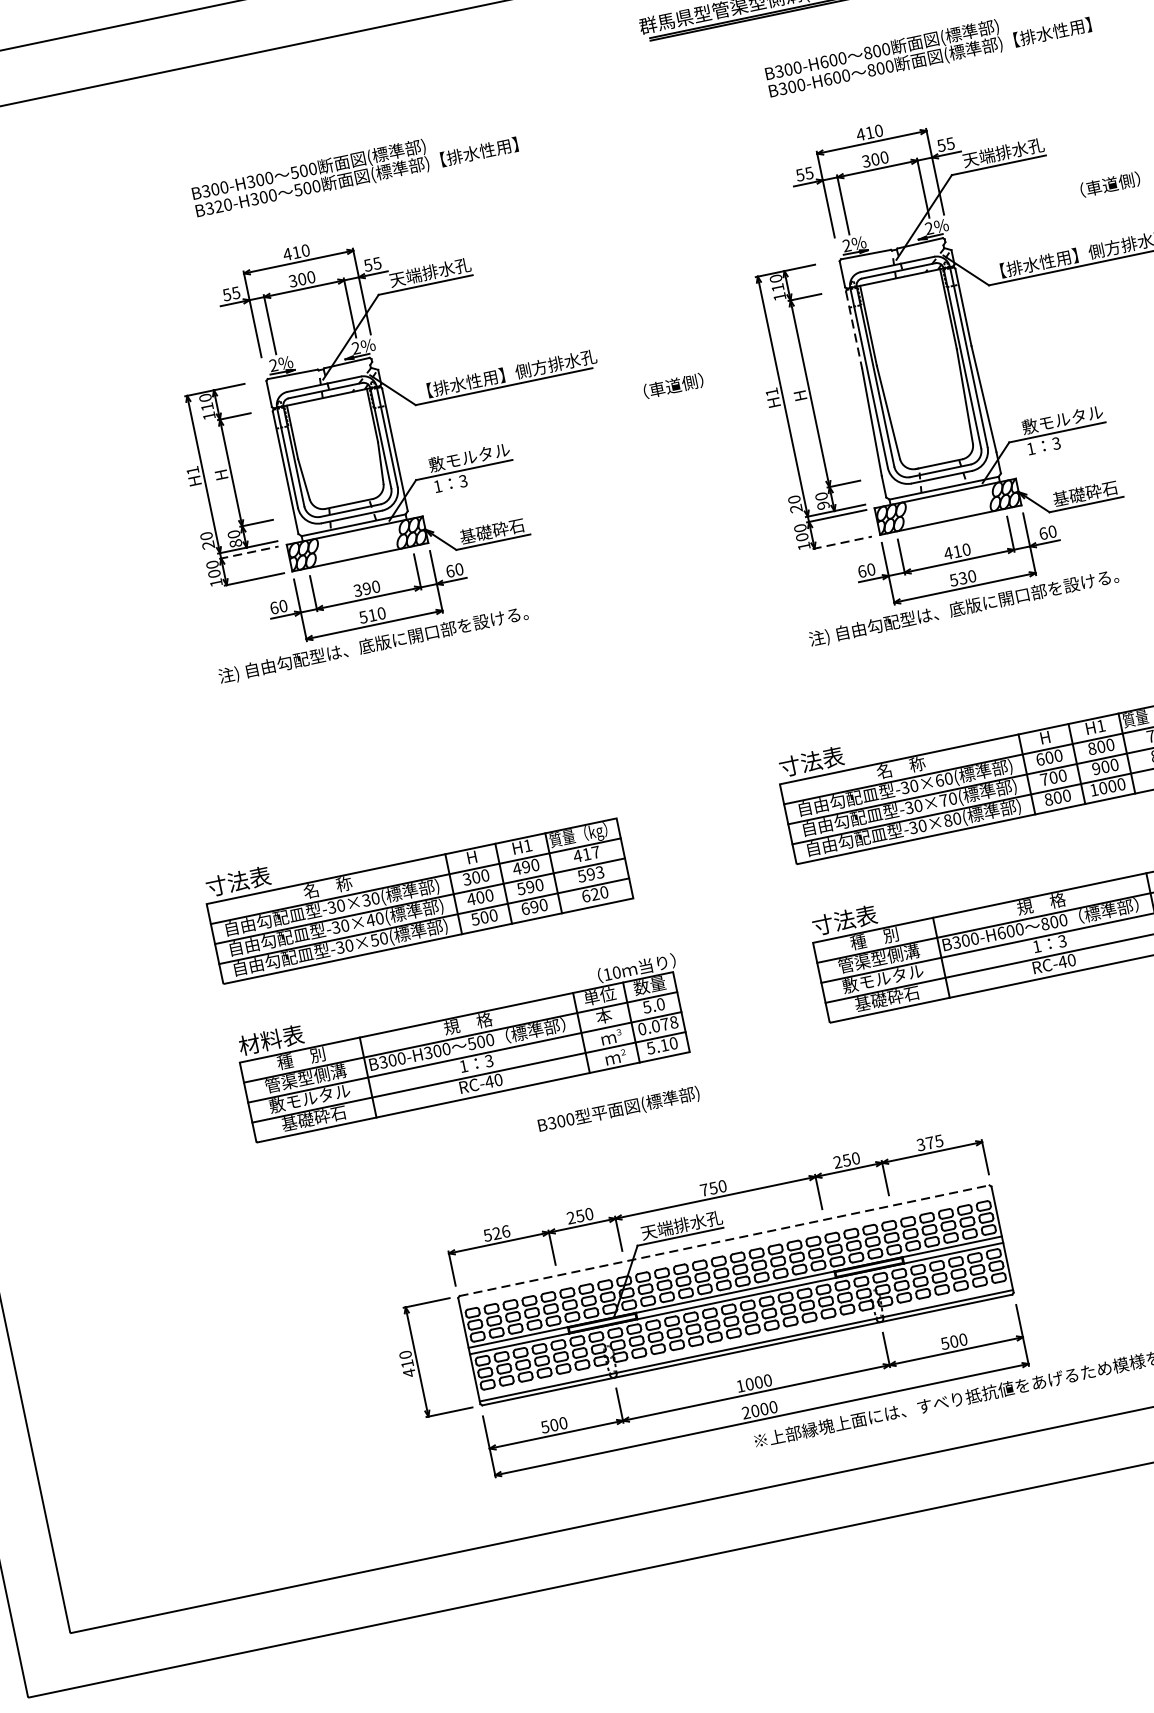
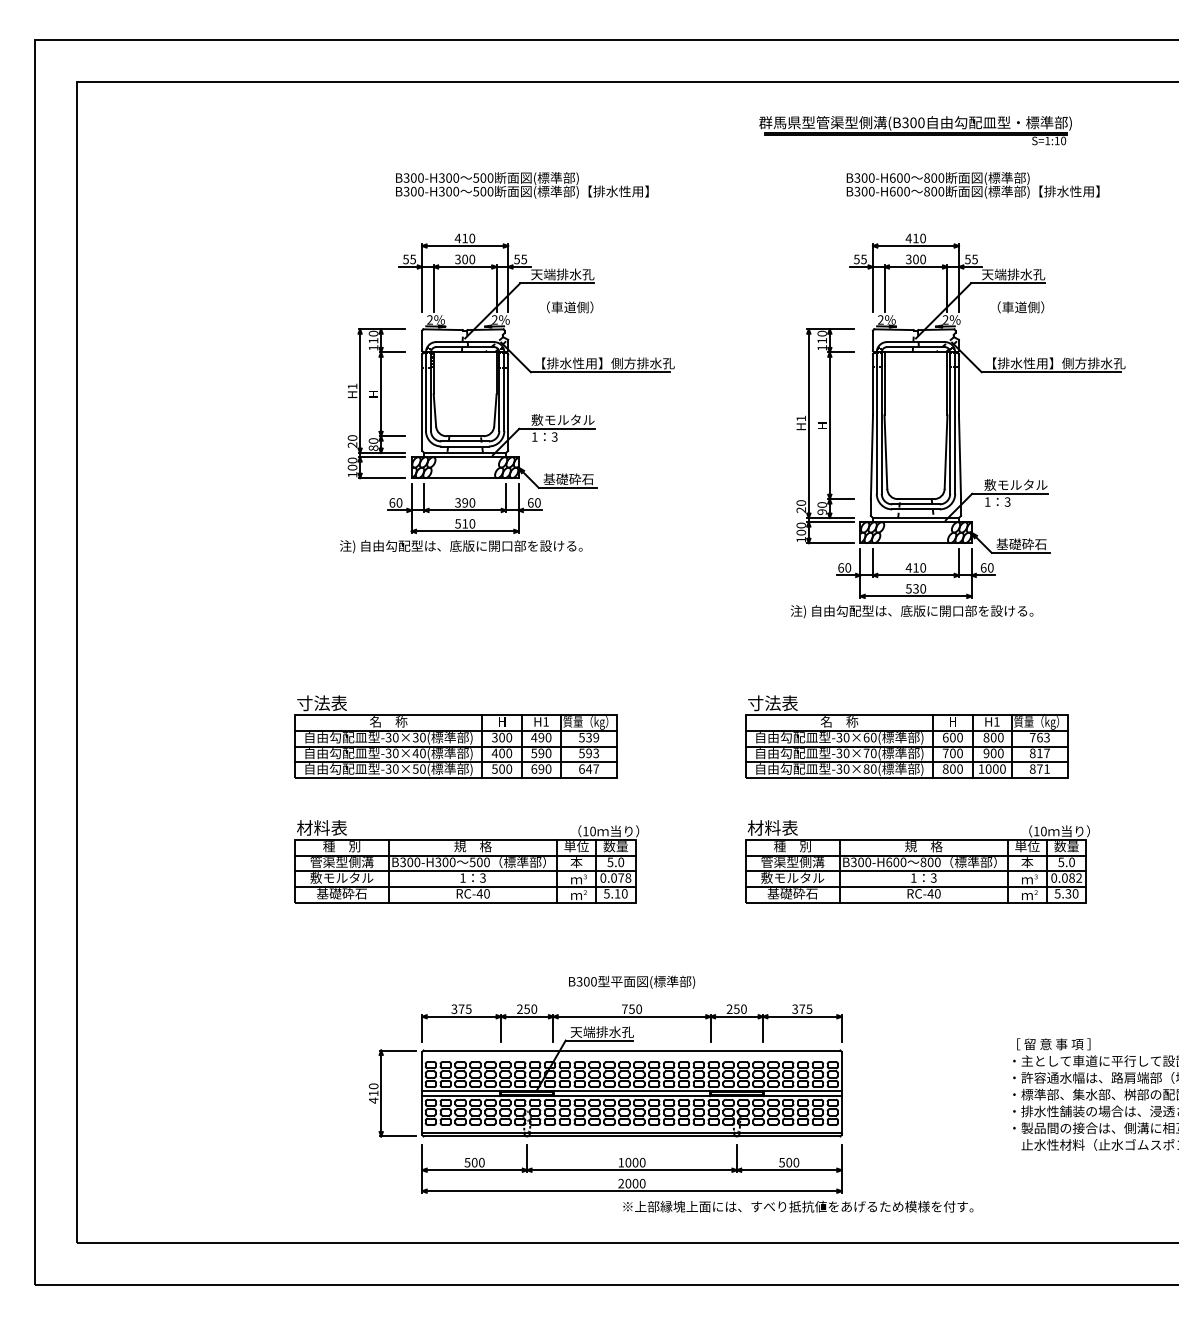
text: (1109, 184) -> (1020, 307), moved
text: (218, 206) -> (413, 191), B320-H300 -> B300-H300
line: (853, 331) -> (872, 385), dashed -> solid
text: (674, 386) -> (570, 307), moved
line: (843, 543) -> (831, 543), dashed -> solid
line: (249, 552) -> (382, 457), dashed -> solid
text: (586, 854) -> (588, 737), 417 -> 539
text: (599, 892) -> (592, 768), 620 -> 647
text: (832, 922) -> (763, 827), 寸法表 -> 材料表
text: (619, 1108) -> (632, 981), moved
text: (496, 1232) -> (461, 1008), 526 -> 375
line: (725, 1240) -> (632, 1050), dashed -> solid

